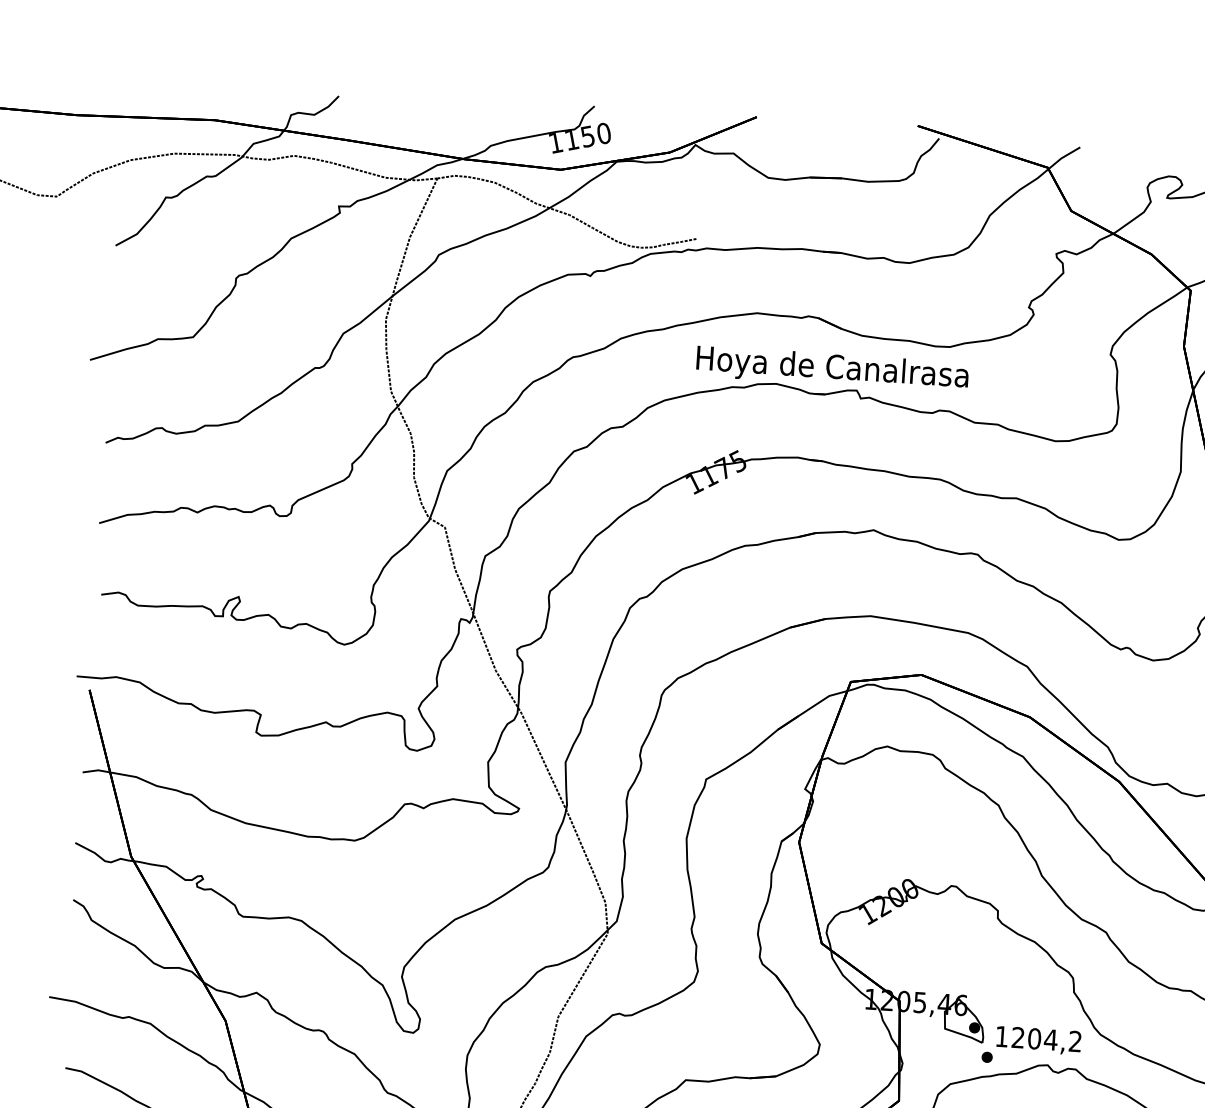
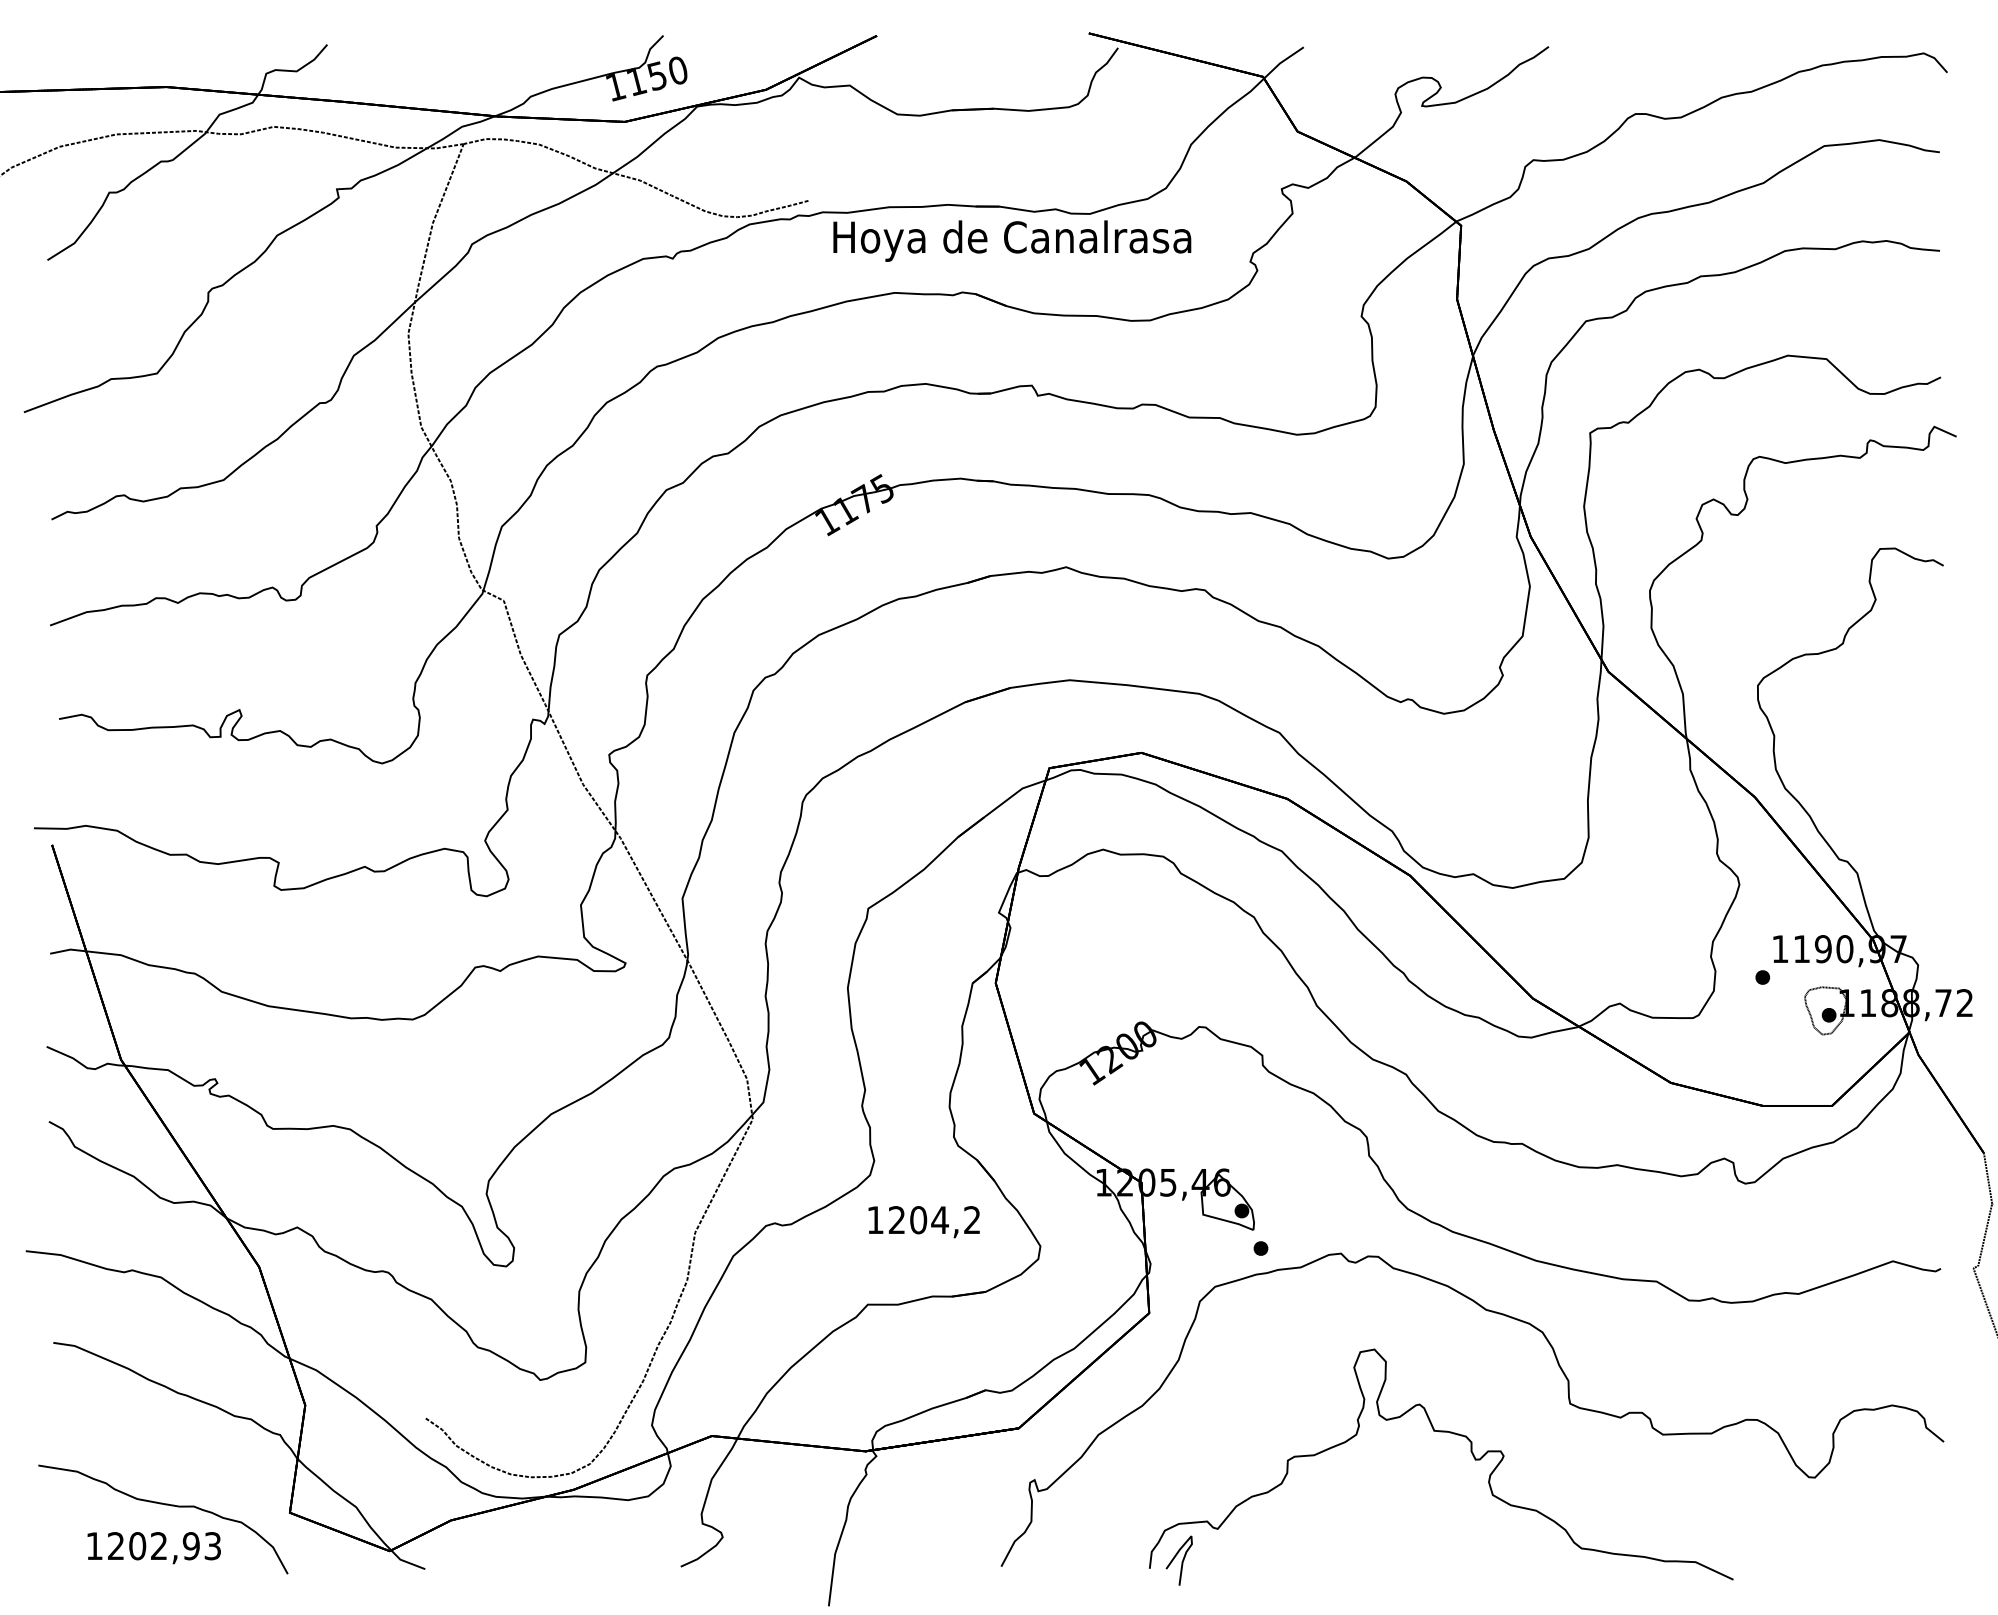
text: (832, 369) -> (1012, 240), moved
text: (1038, 1040) -> (923, 1222), moved

